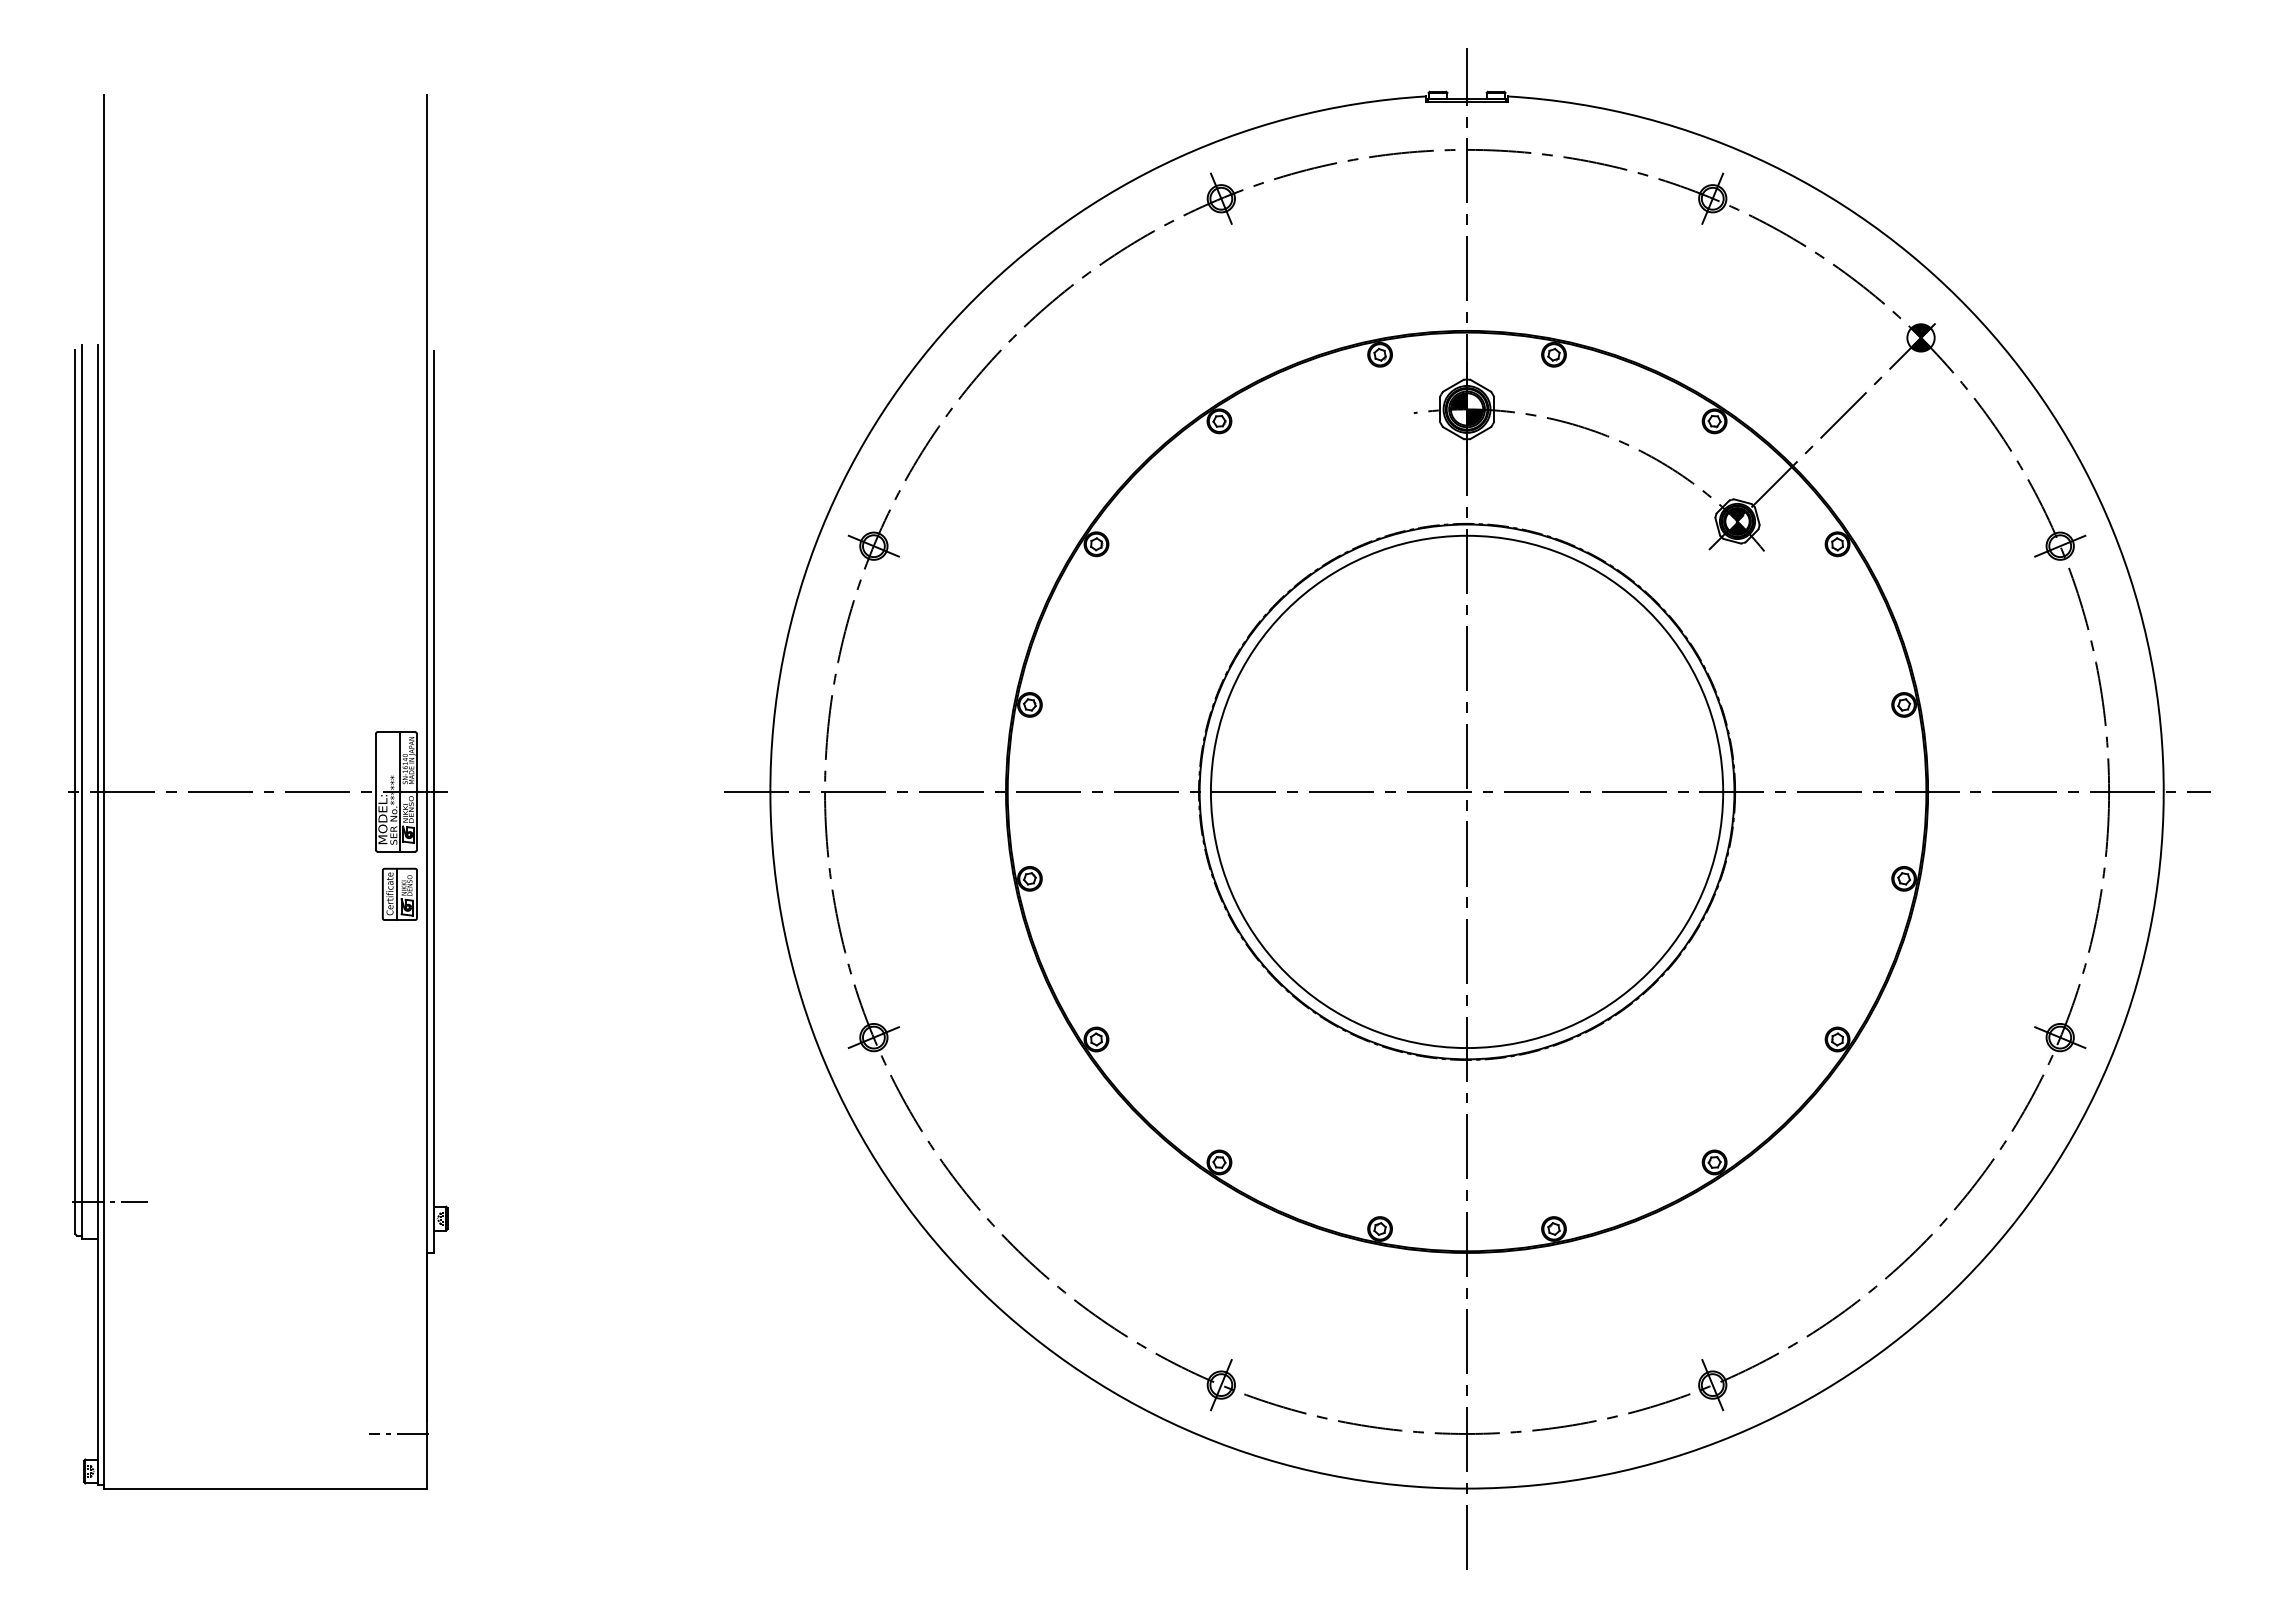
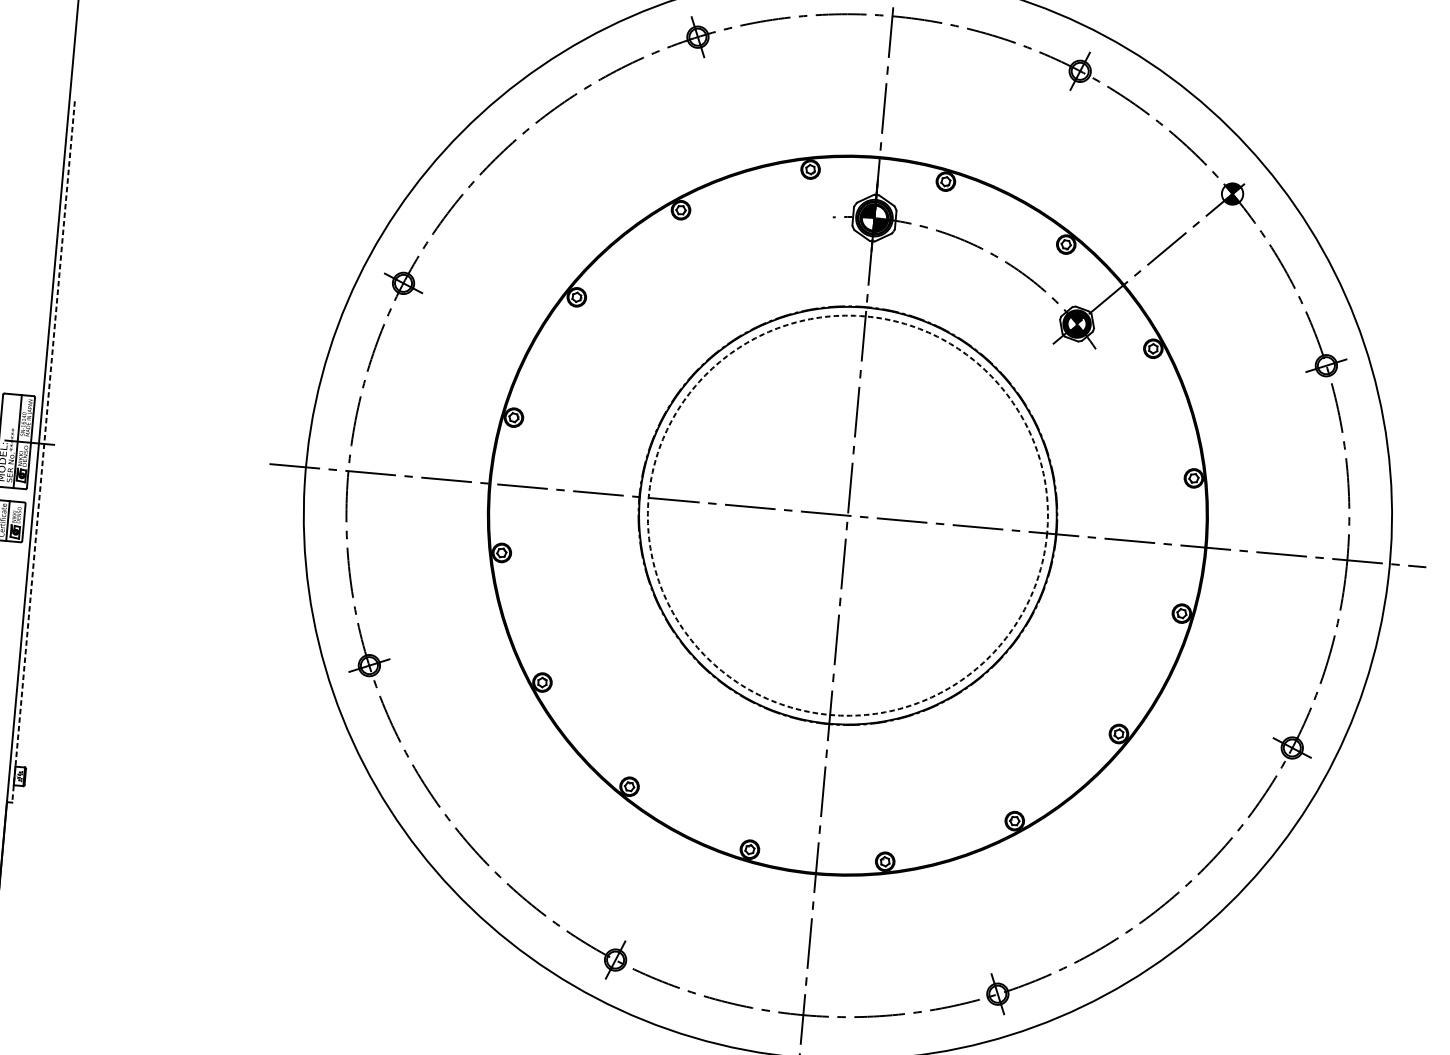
circle: (1466, 791) -> (847, 515), solid -> dashed
line: (434, 802) -> (43, 452), solid -> dashed

